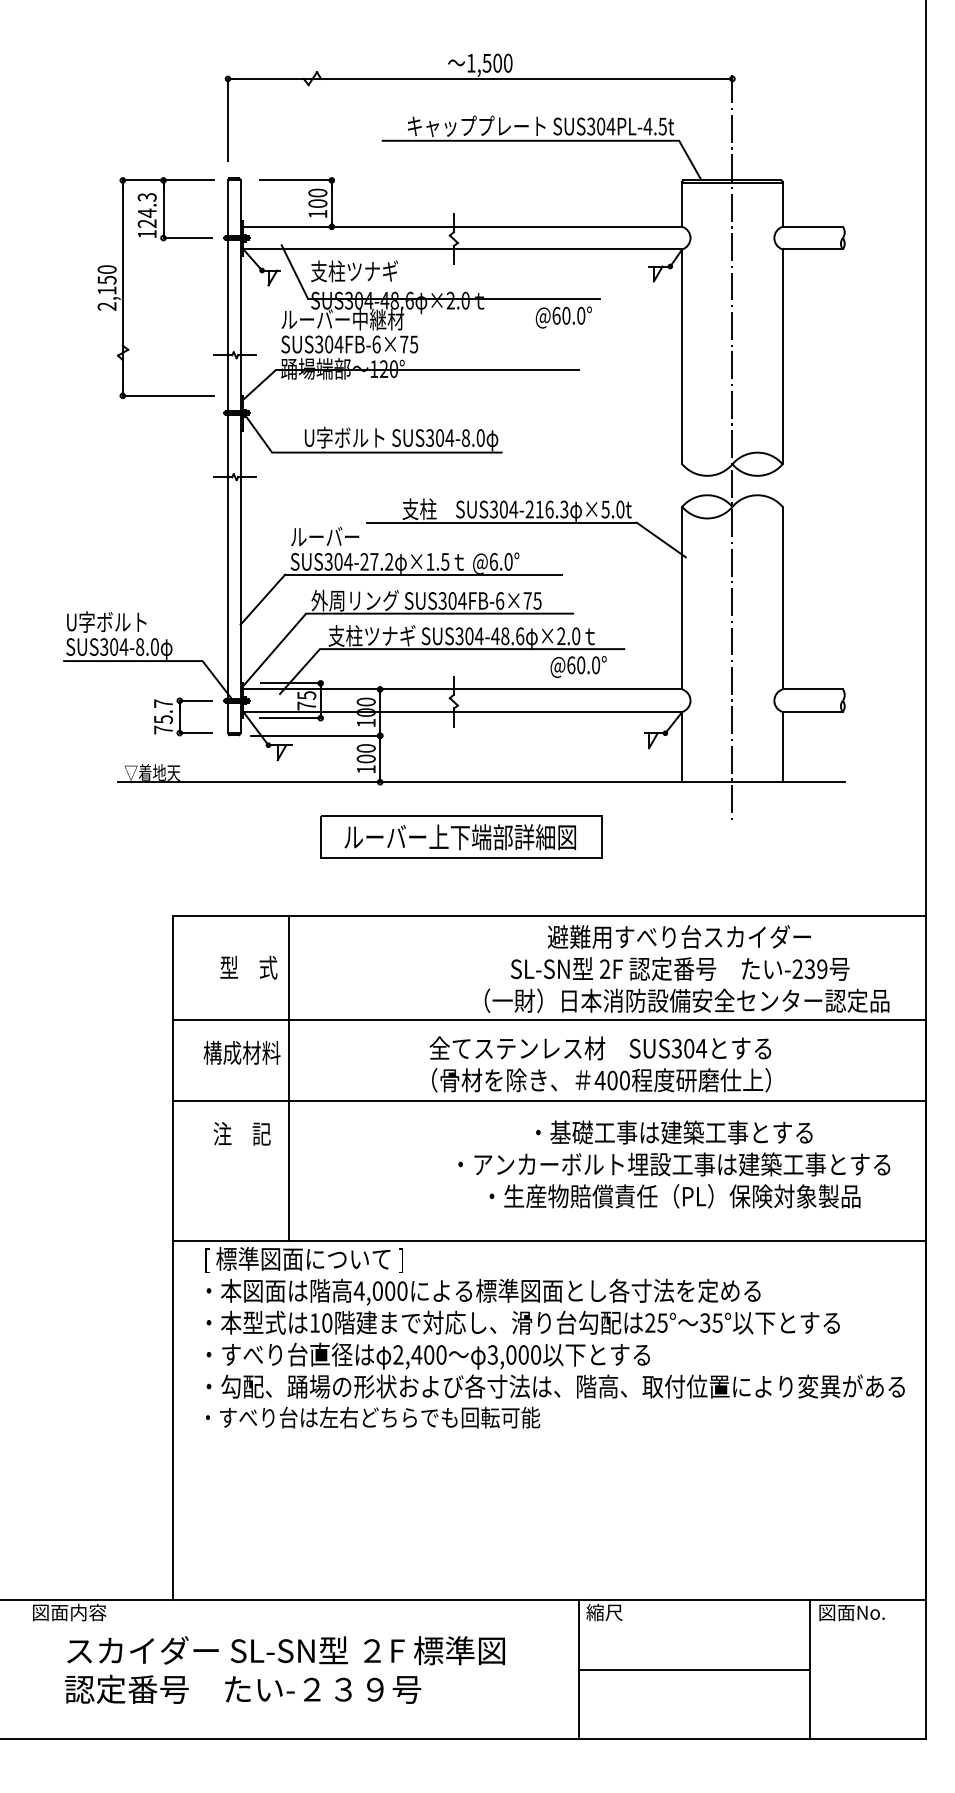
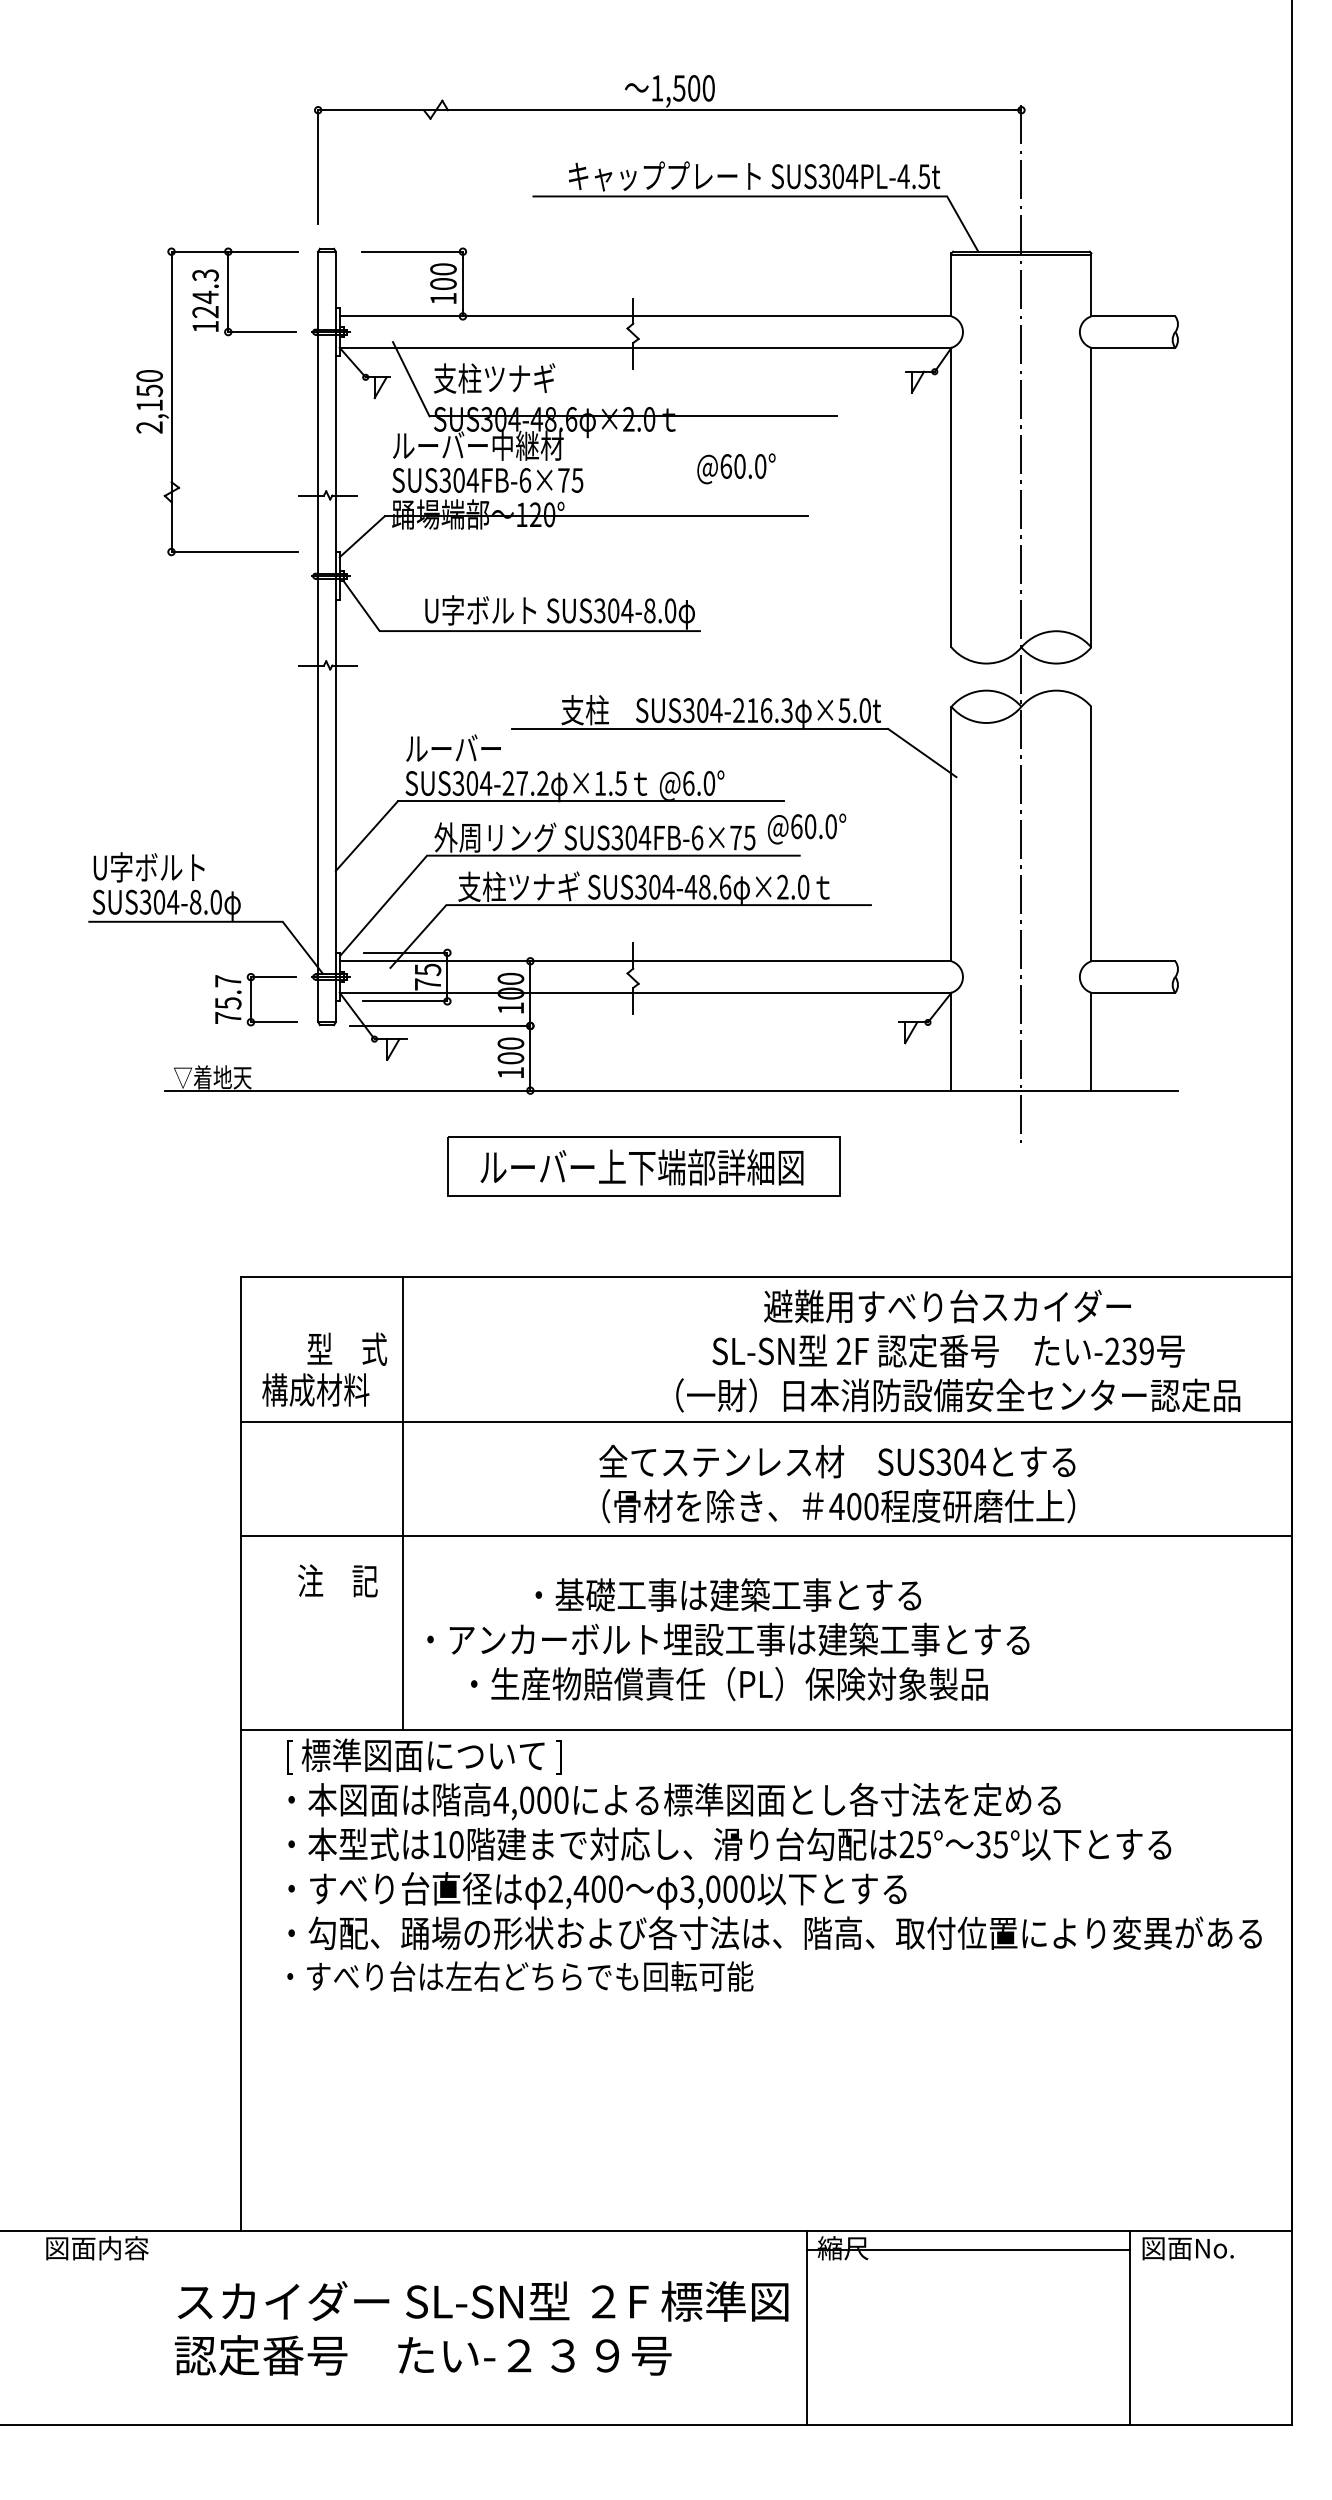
text: (563, 317) -> (736, 468), moved
text: (578, 666) -> (806, 828), moved
text: (241, 1052) -> (315, 1389), moved
text: (674, 1164) -> (728, 1639), moved
line: (694, 1669) -> (968, 2249), moved
text: (284, 1670) -> (481, 2328), moved

